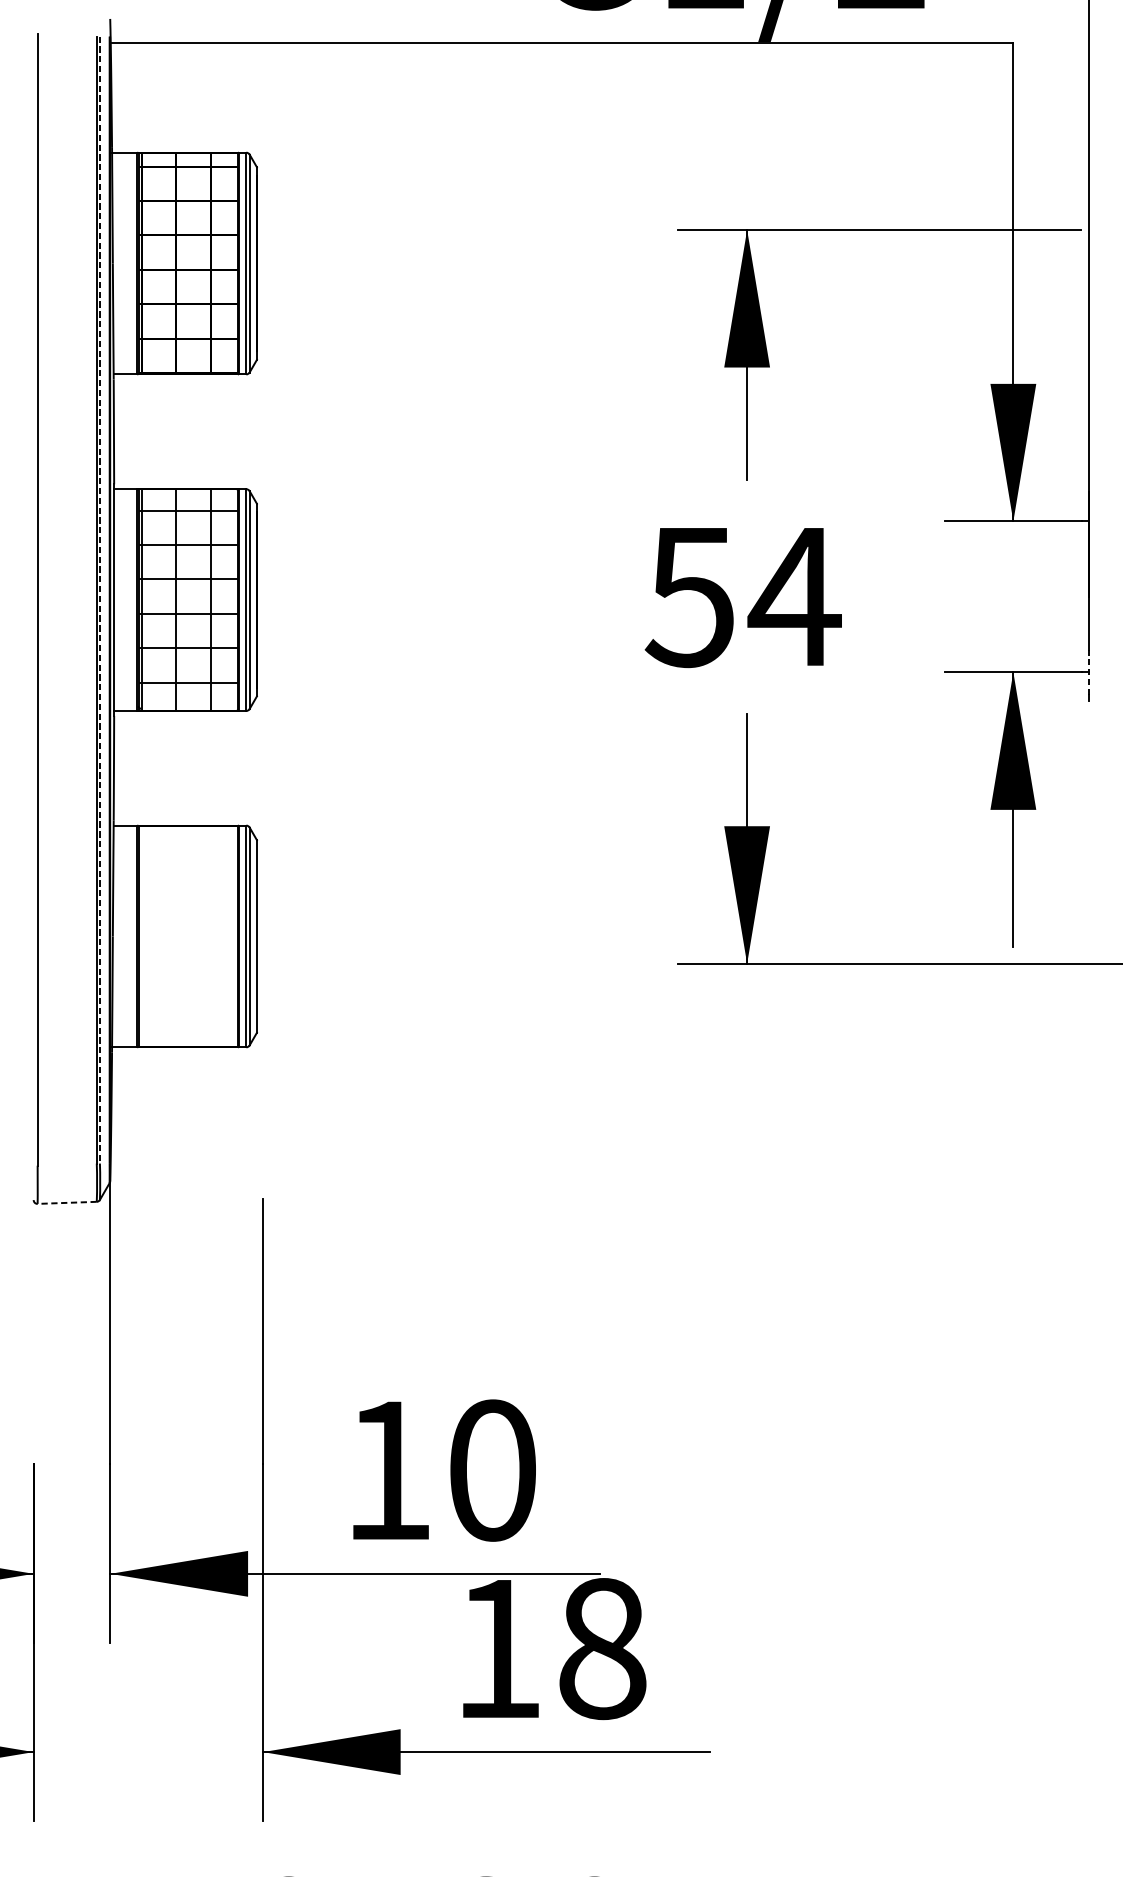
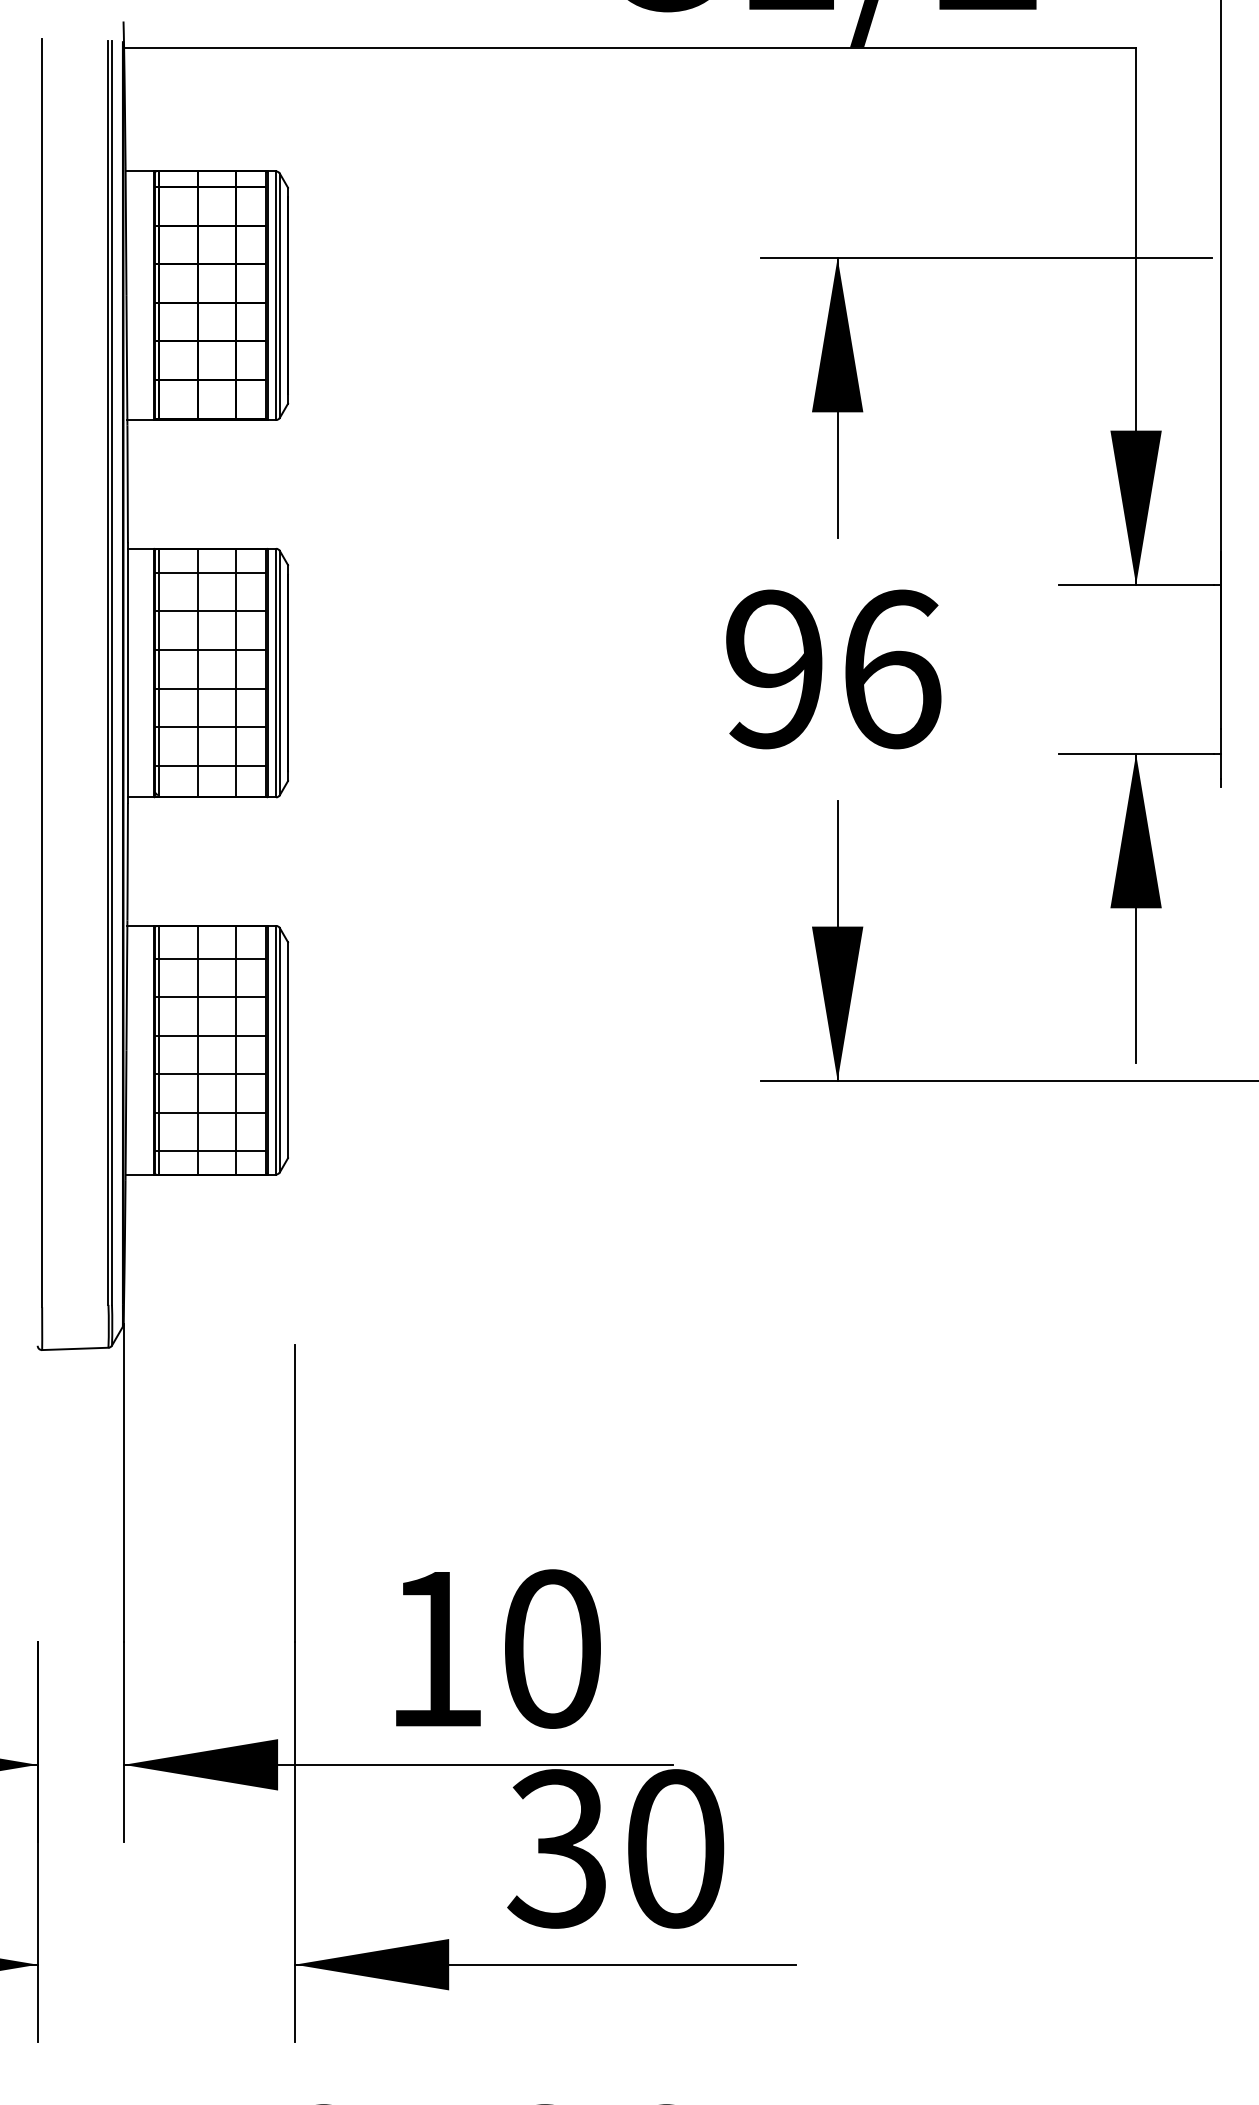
text: (742, 596) -> (832, 669), 54 -> 96
line: (100, 600) -> (112, 673), dashed -> solid
line: (1089, 671) -> (1221, 753), dashed -> solid
hatch: (187, 935) -> (210, 1049), added
line: (66, 1202) -> (74, 1348), dashed -> solid
text: (549, 1648) -> (615, 1848), 18 -> 30

